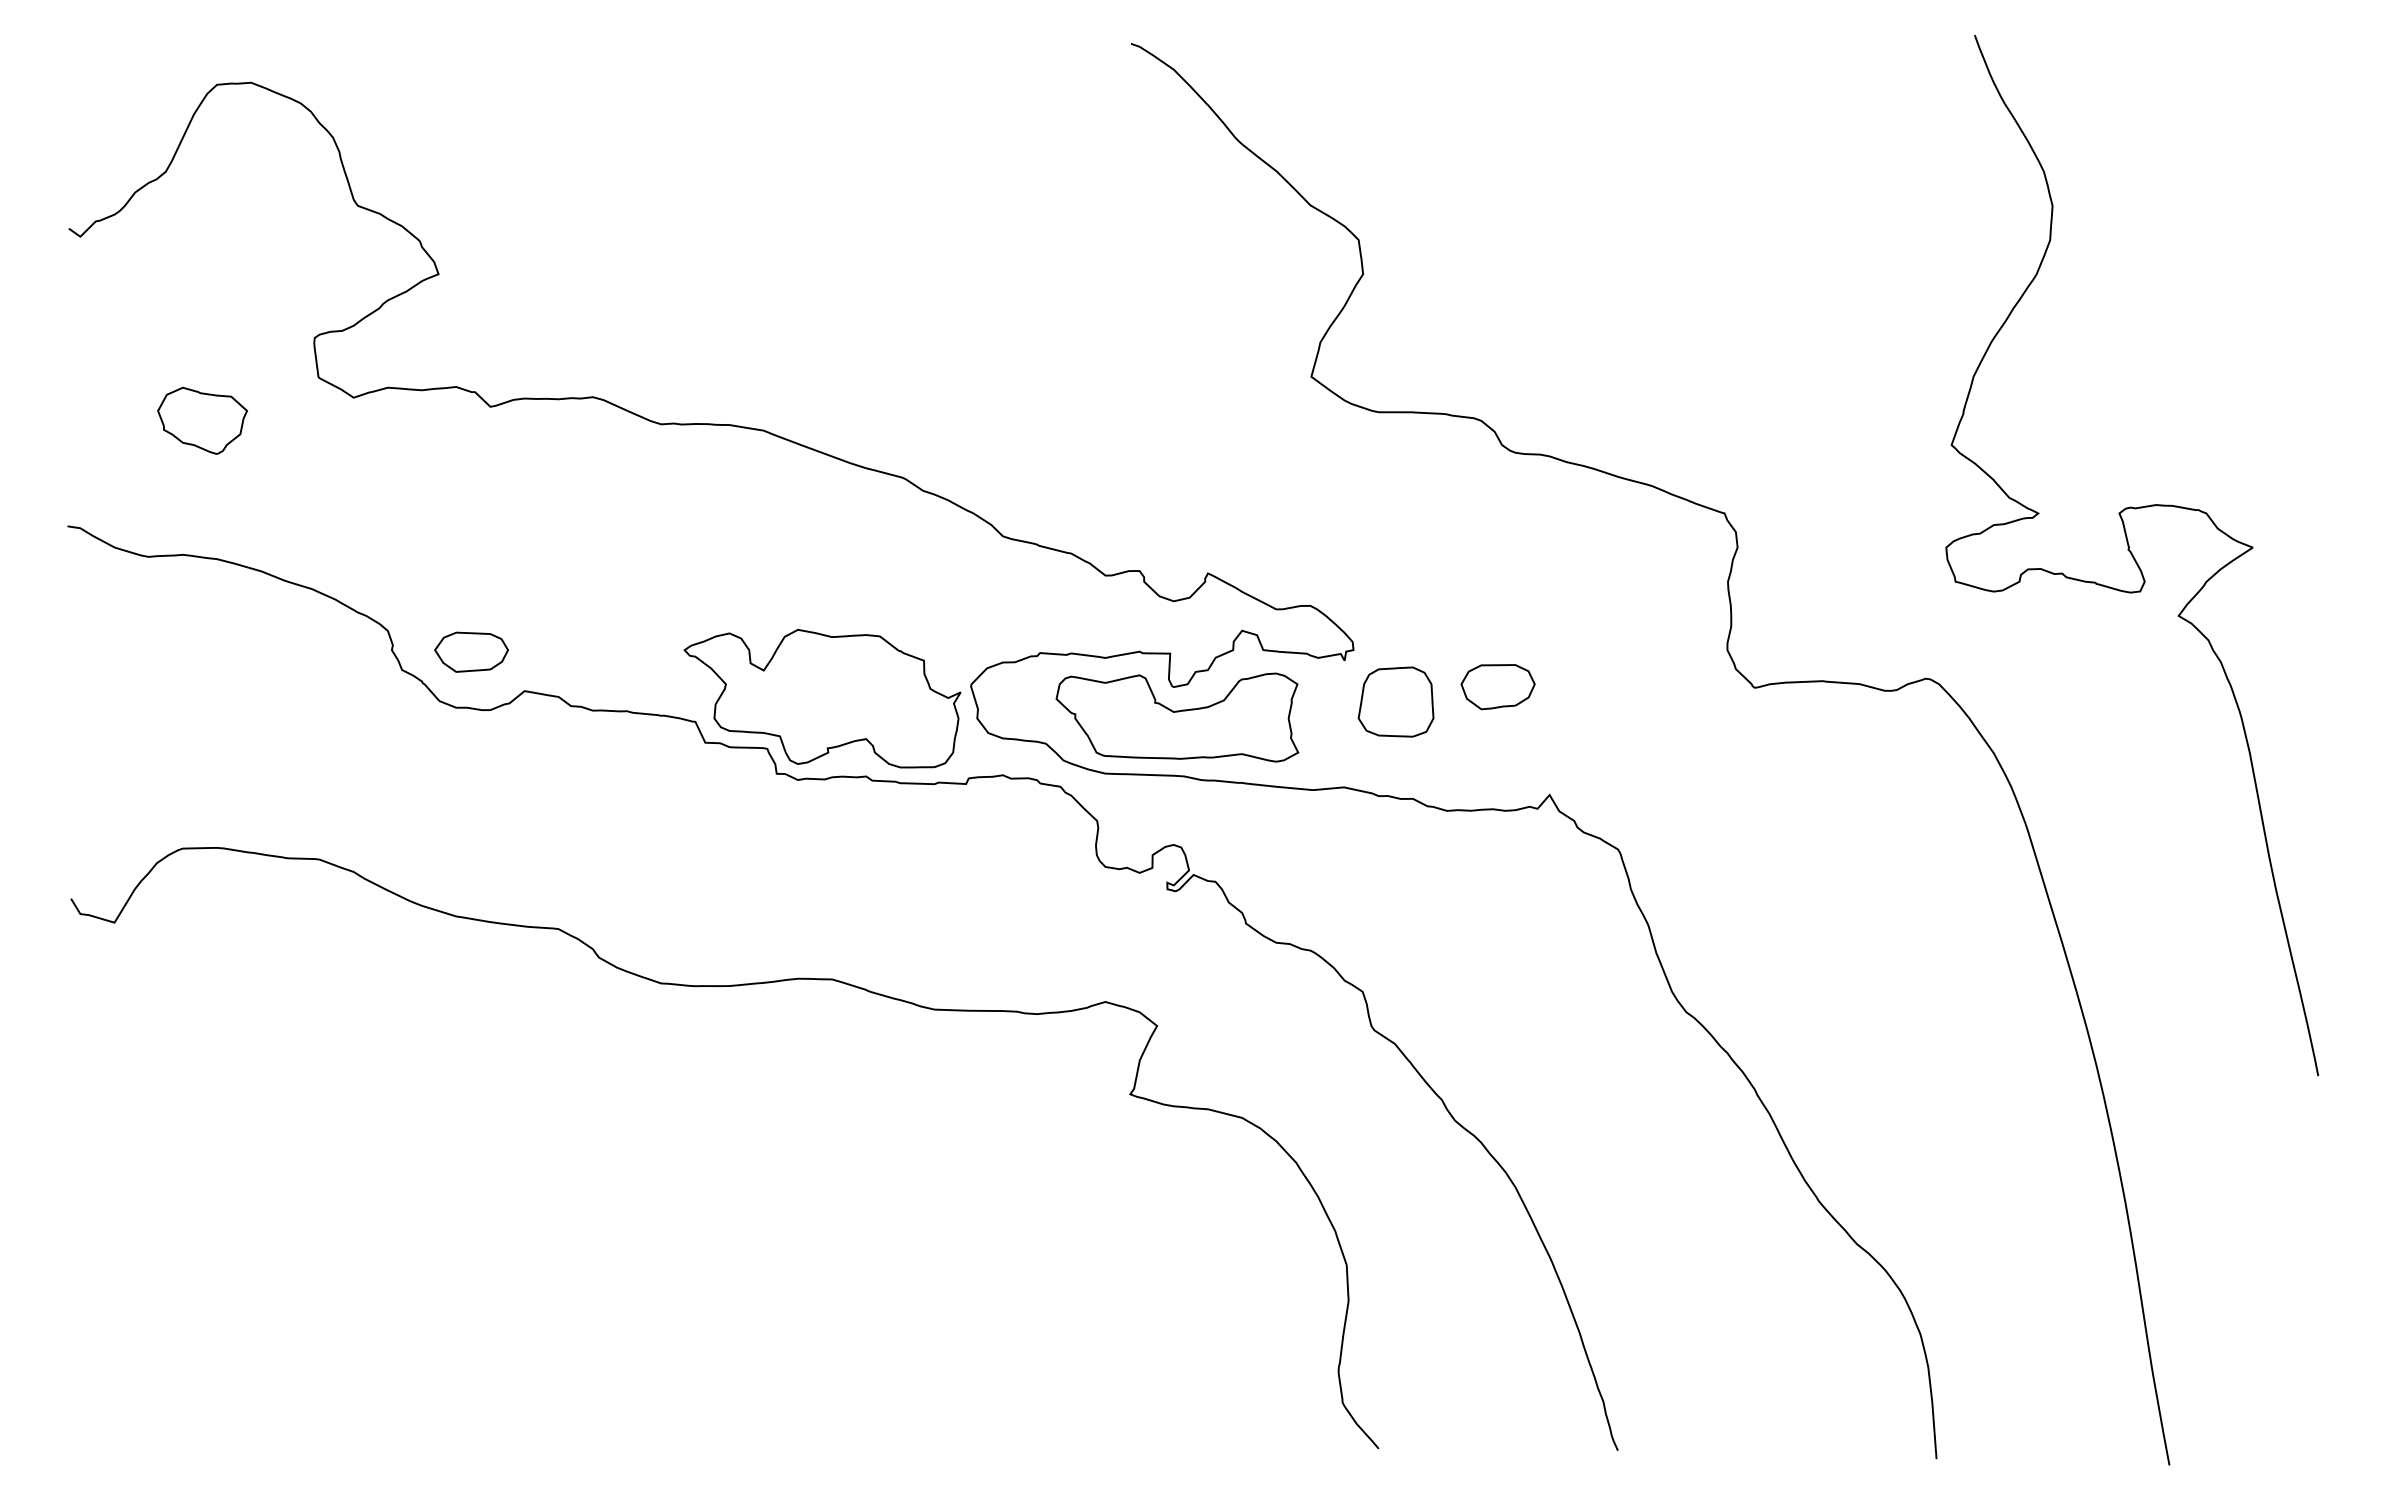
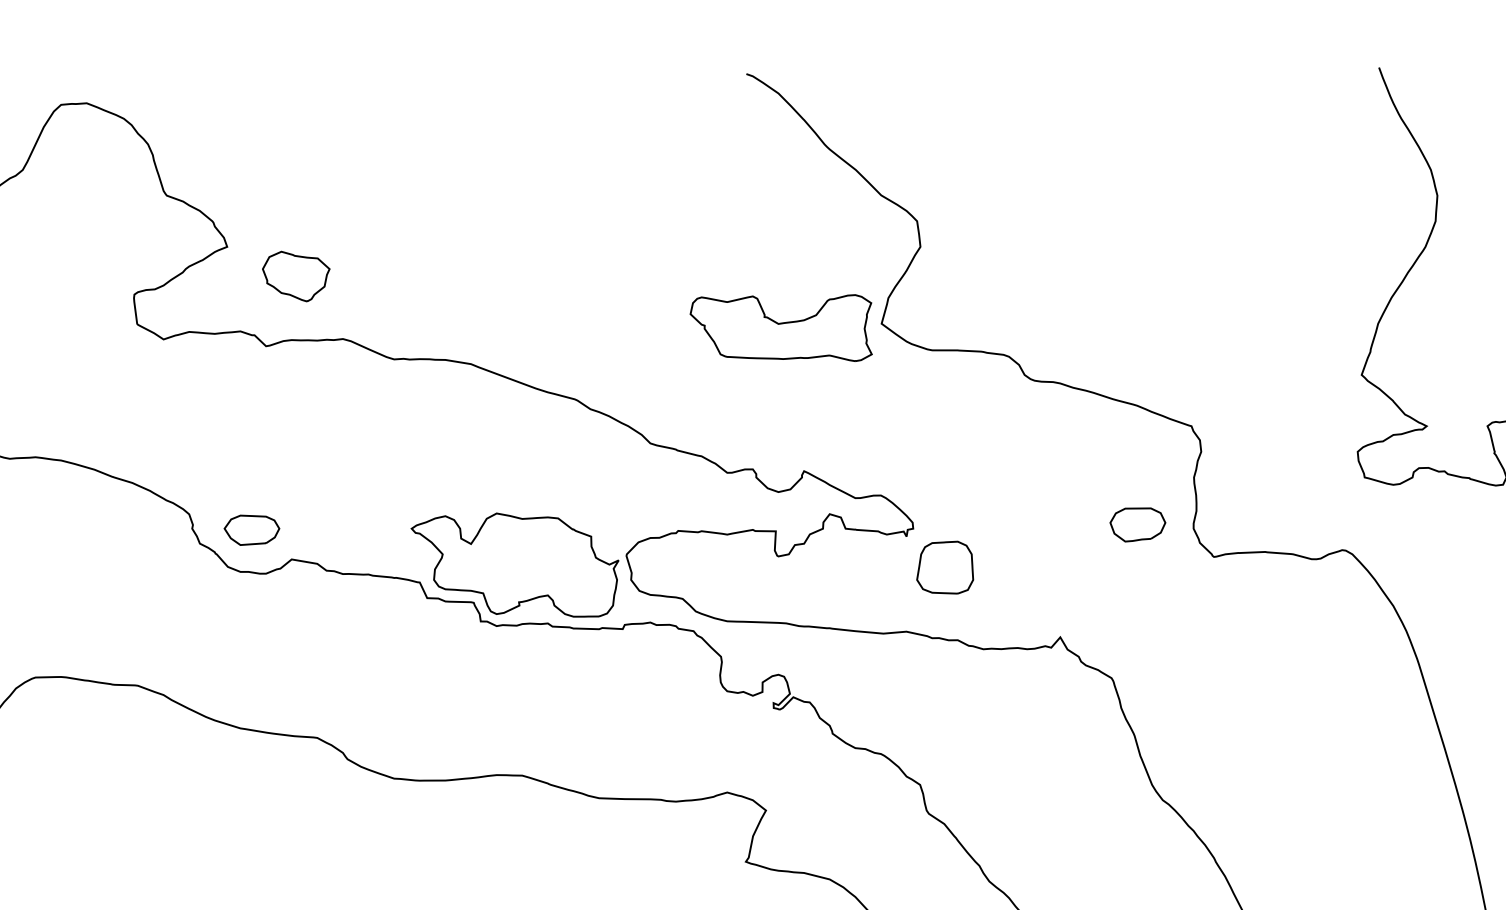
part: (202, 420) -> (296, 276), moved
part: (1497, 687) -> (1137, 525), moved
part: (1177, 717) -> (781, 328), moved

